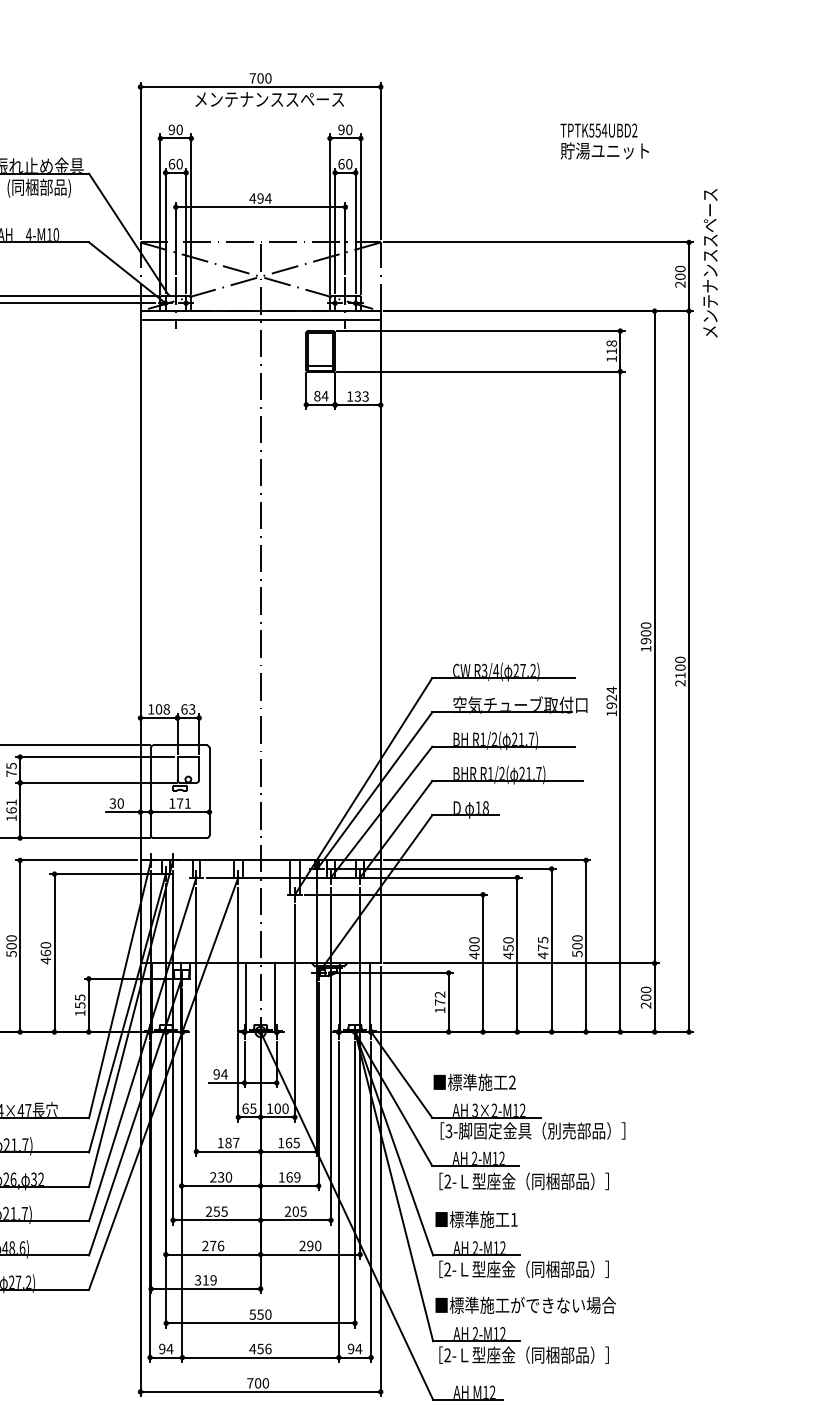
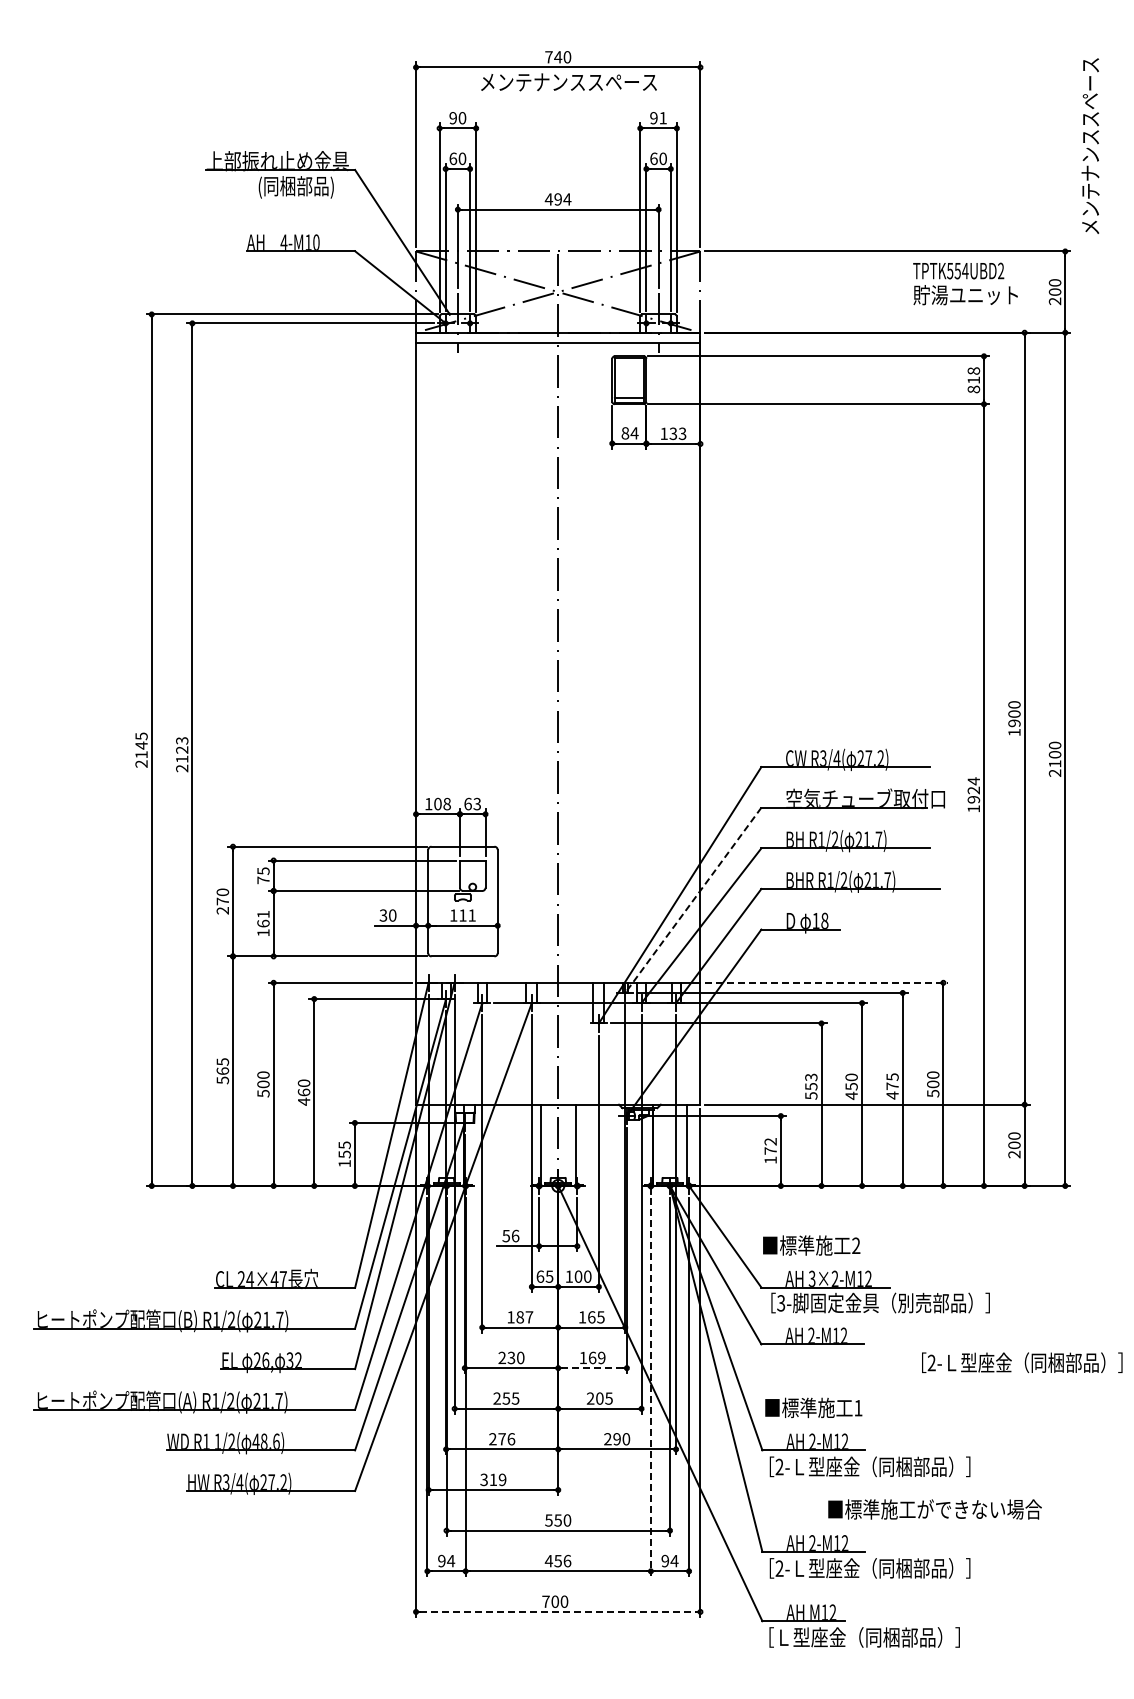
text: (260, 78) -> (558, 57), 700 -> 740
text: (348, 130) -> (662, 118), 90 -> 91
text: (604, 141) -> (965, 283), moved
text: (710, 262) -> (1090, 145), moved
text: (611, 359) -> (973, 389), 118 -> 818
line: (374, 790) -> (693, 900), solid -> dashed
text: (179, 803) -> (462, 915), 171 -> 111
line: (487, 860) -> (826, 982), solid -> dashed
text: (474, 947) -> (811, 1086), 400 -> 553
text: (220, 1073) -> (510, 1235), 94 -> 56
text: (524, 1181) -> (1022, 1362), moved
line: (289, 1186) -> (592, 1368), solid -> dashed
line: (338, 1202) -> (650, 1387), solid -> dashed
text: (525, 1305) -> (934, 1509), moved
line: (260, 1391) -> (558, 1611), solid -> dashed

